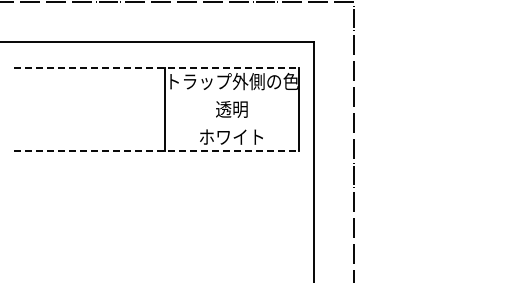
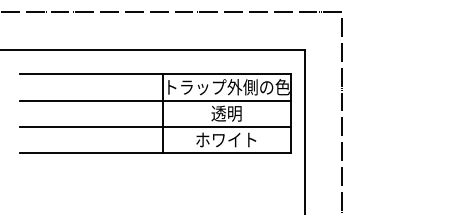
line: (156, 67) -> (155, 73), dashed -> solid
line: (156, 95) -> (155, 100), added
line: (156, 123) -> (155, 127), added
line: (156, 151) -> (155, 153), dashed -> solid

